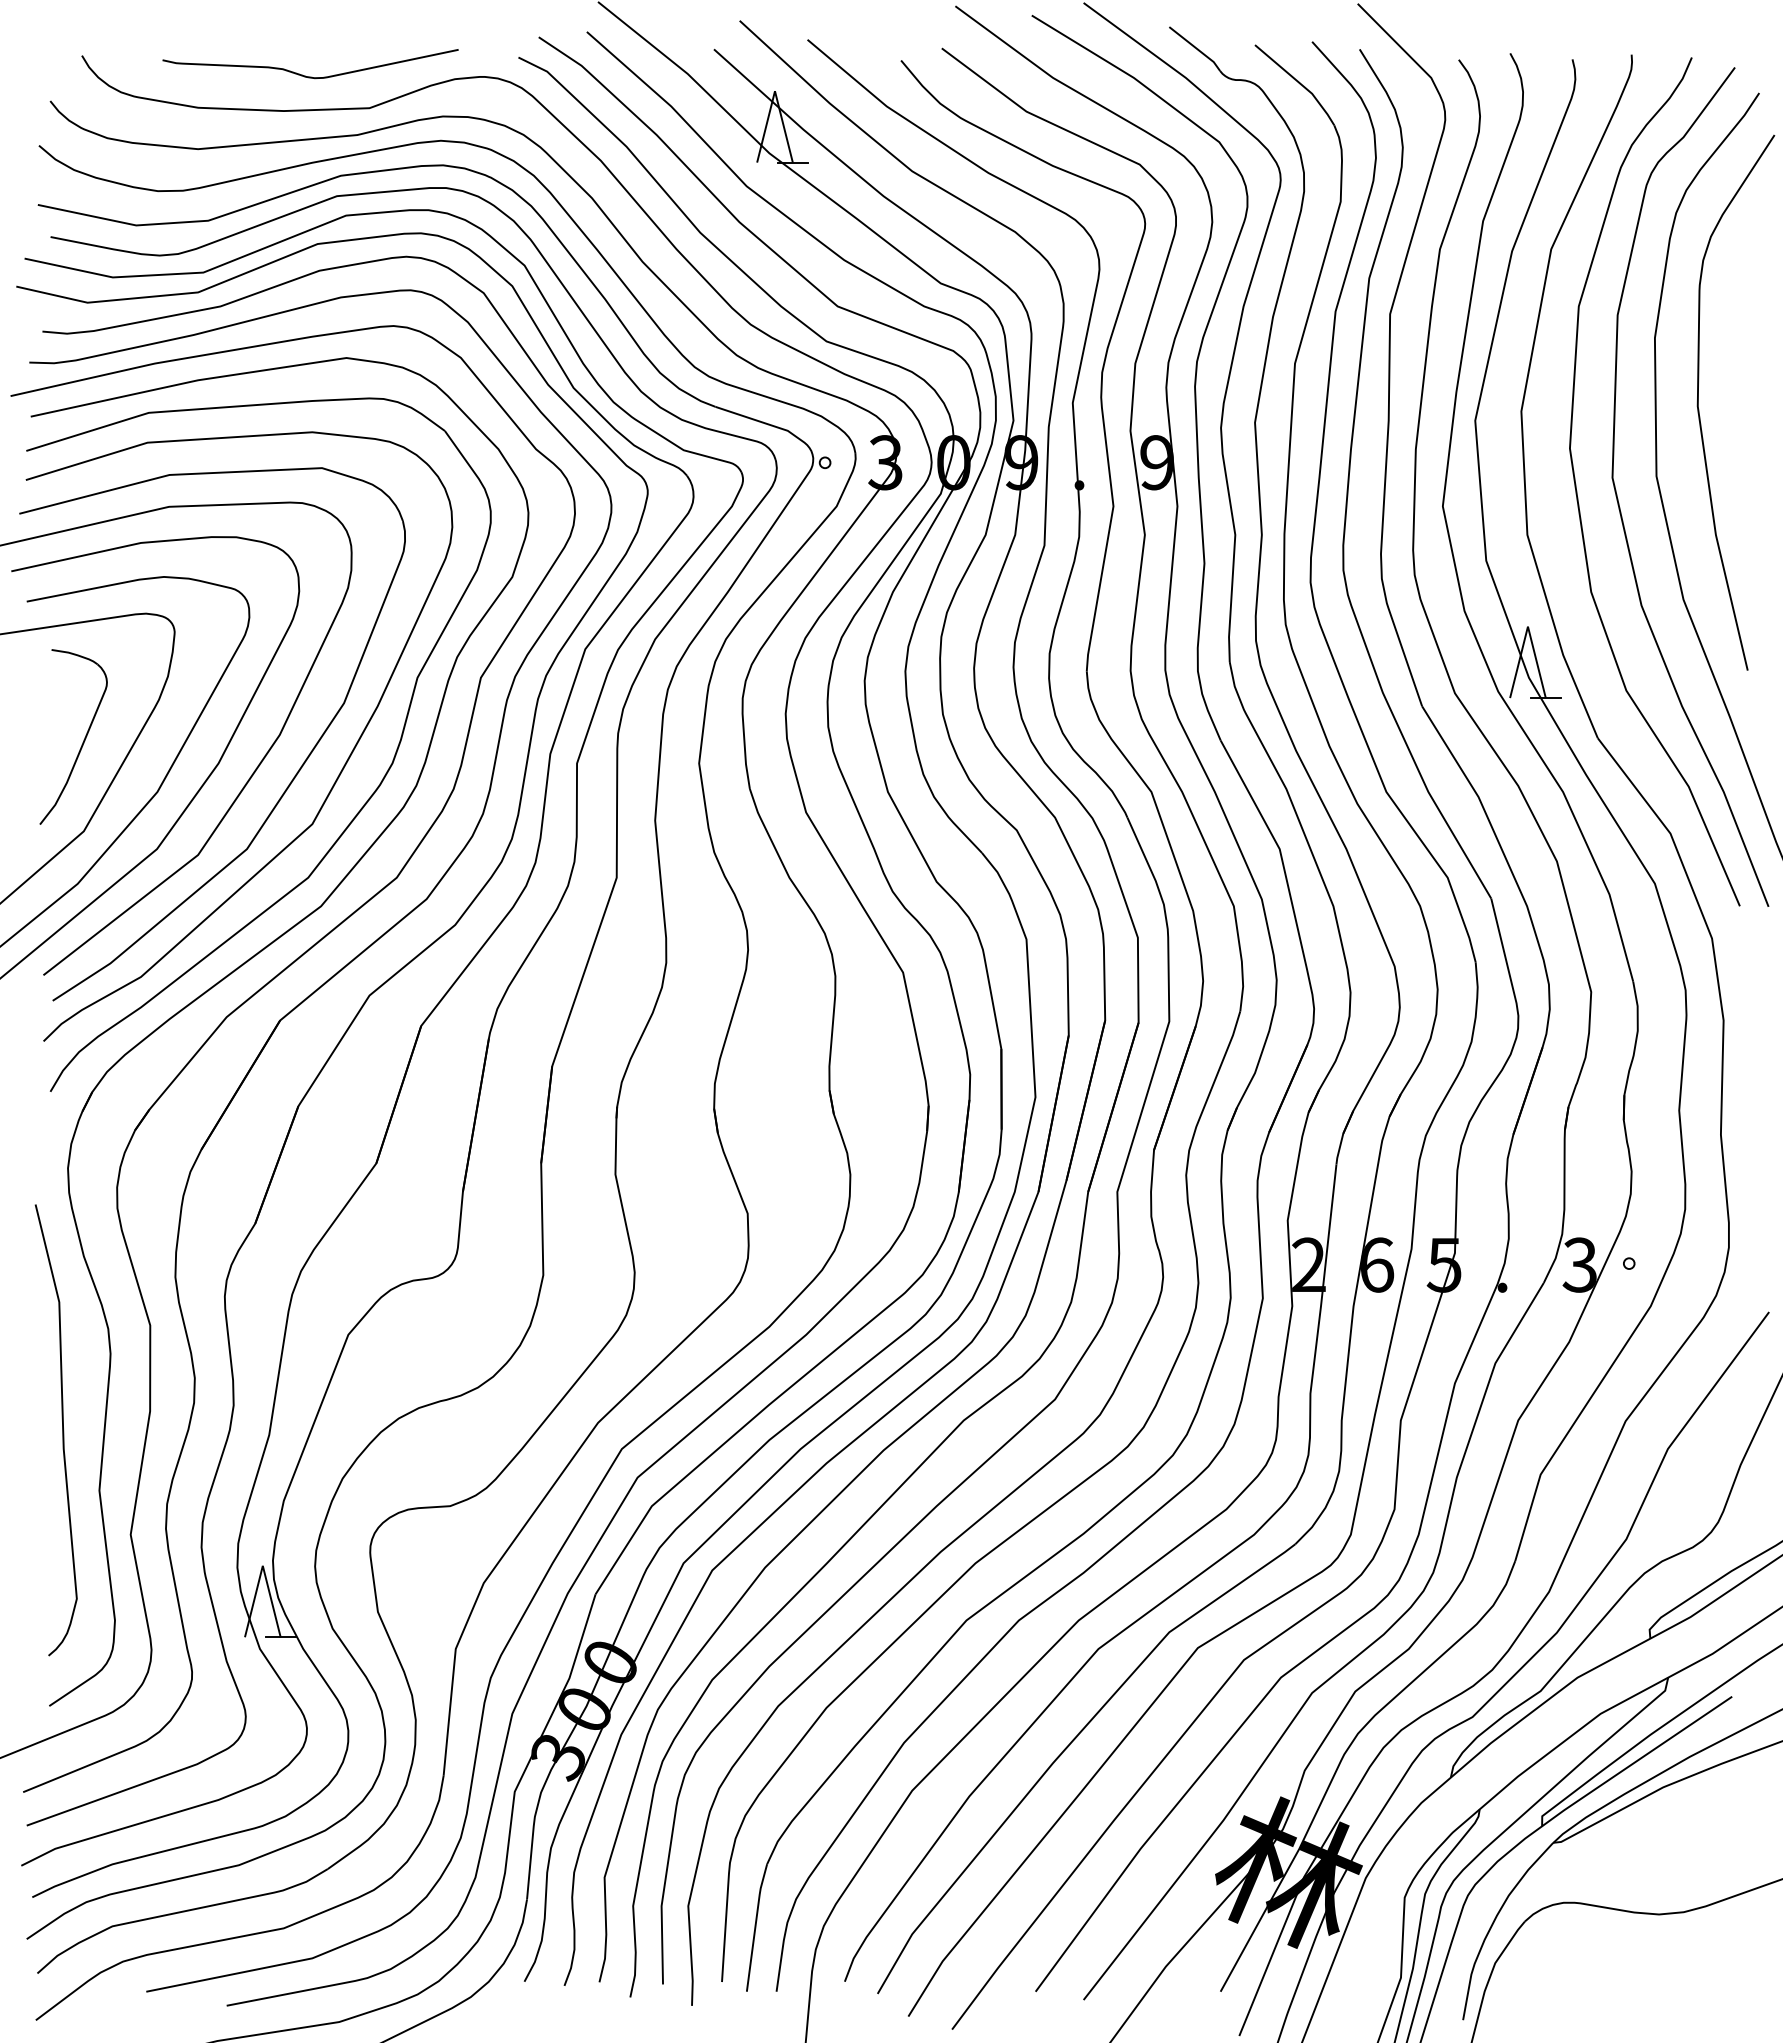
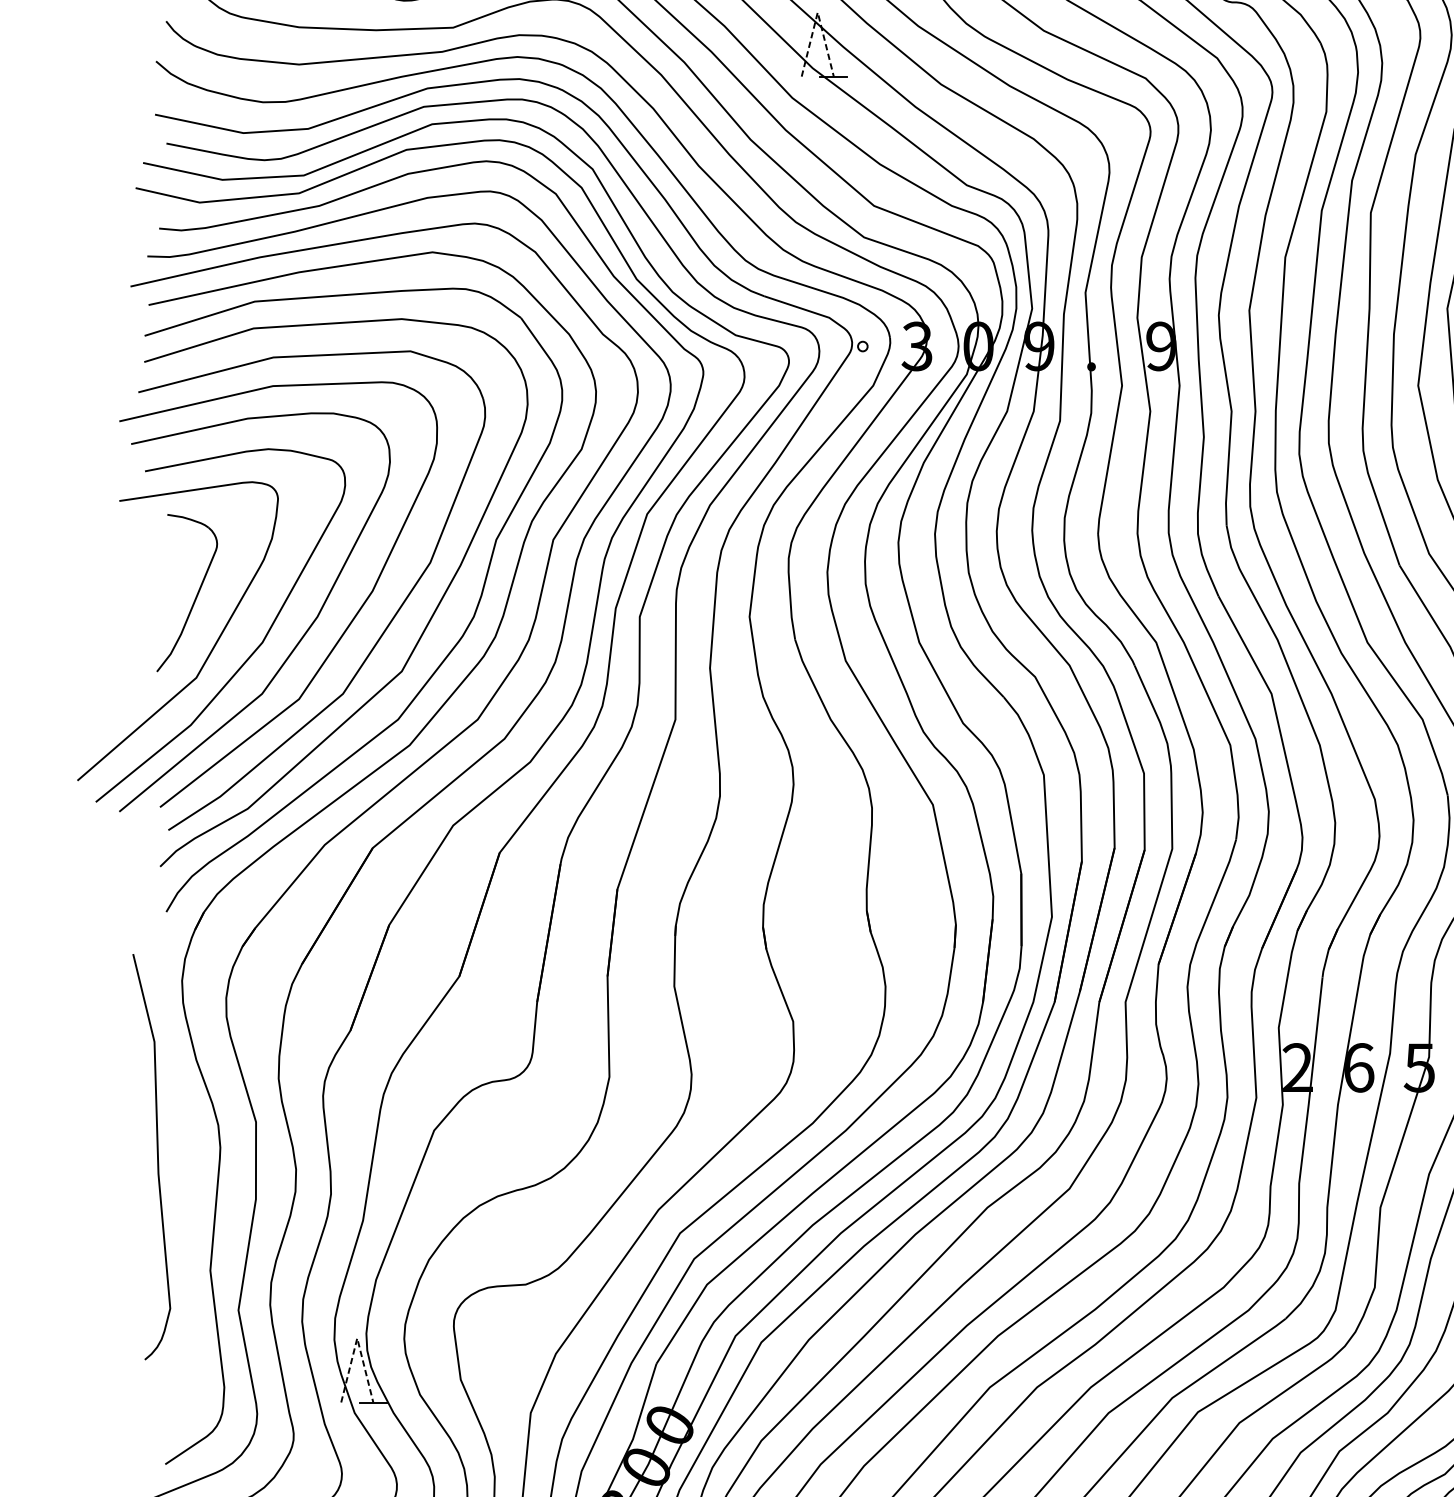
line: (774, 91) -> (817, 12), solid -> dashed
curve: (62, 1430) -> (157, 1157), moved
line: (262, 1565) -> (356, 1337), solid -> dashed

